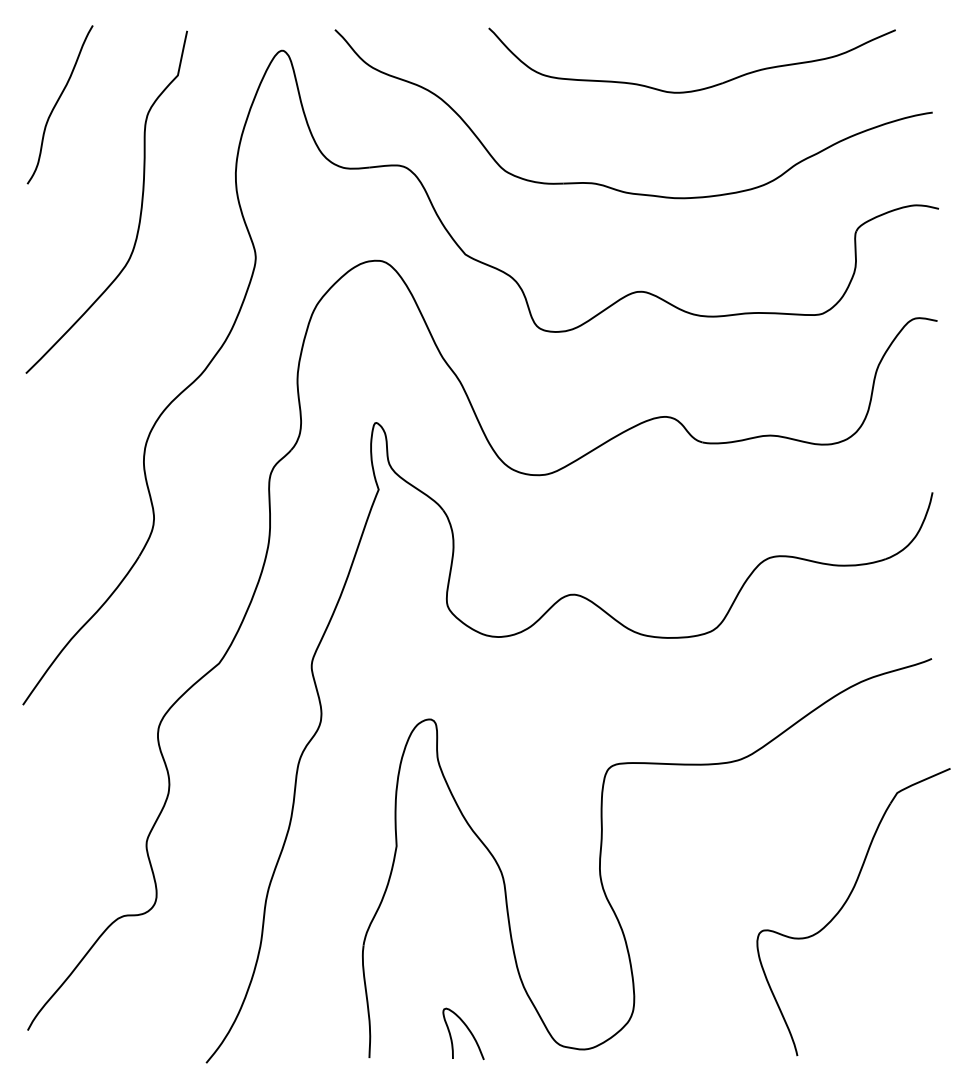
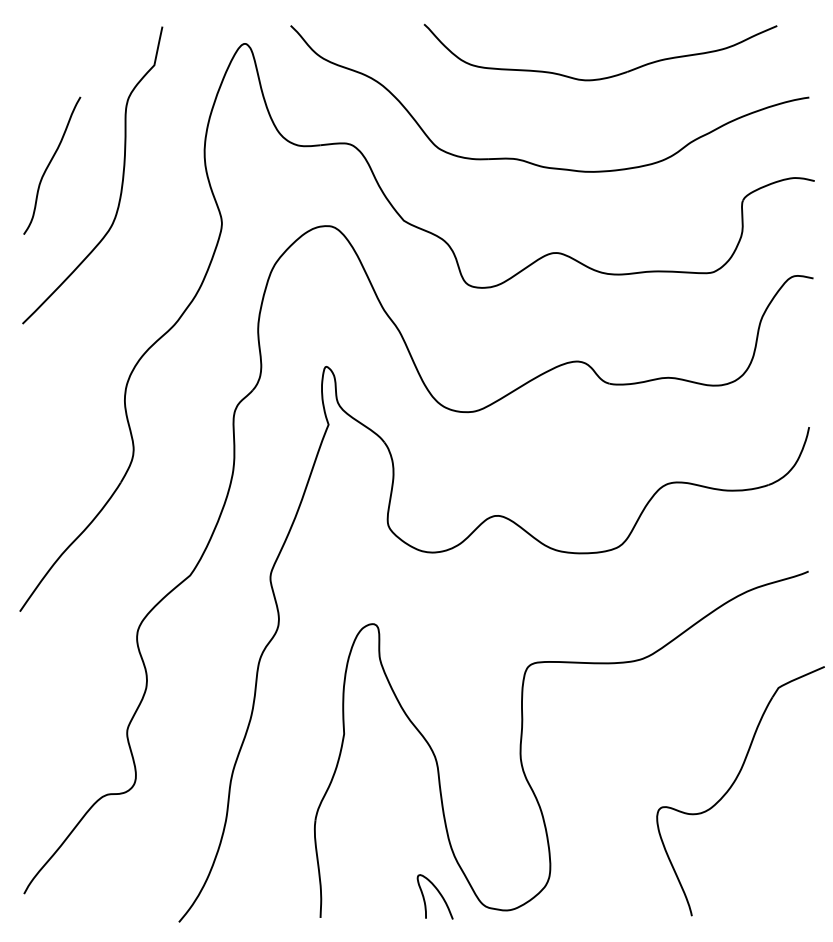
curve: (58, 102) -> (50, 163), moved
curve: (467, 1029) -> (438, 893), moved

